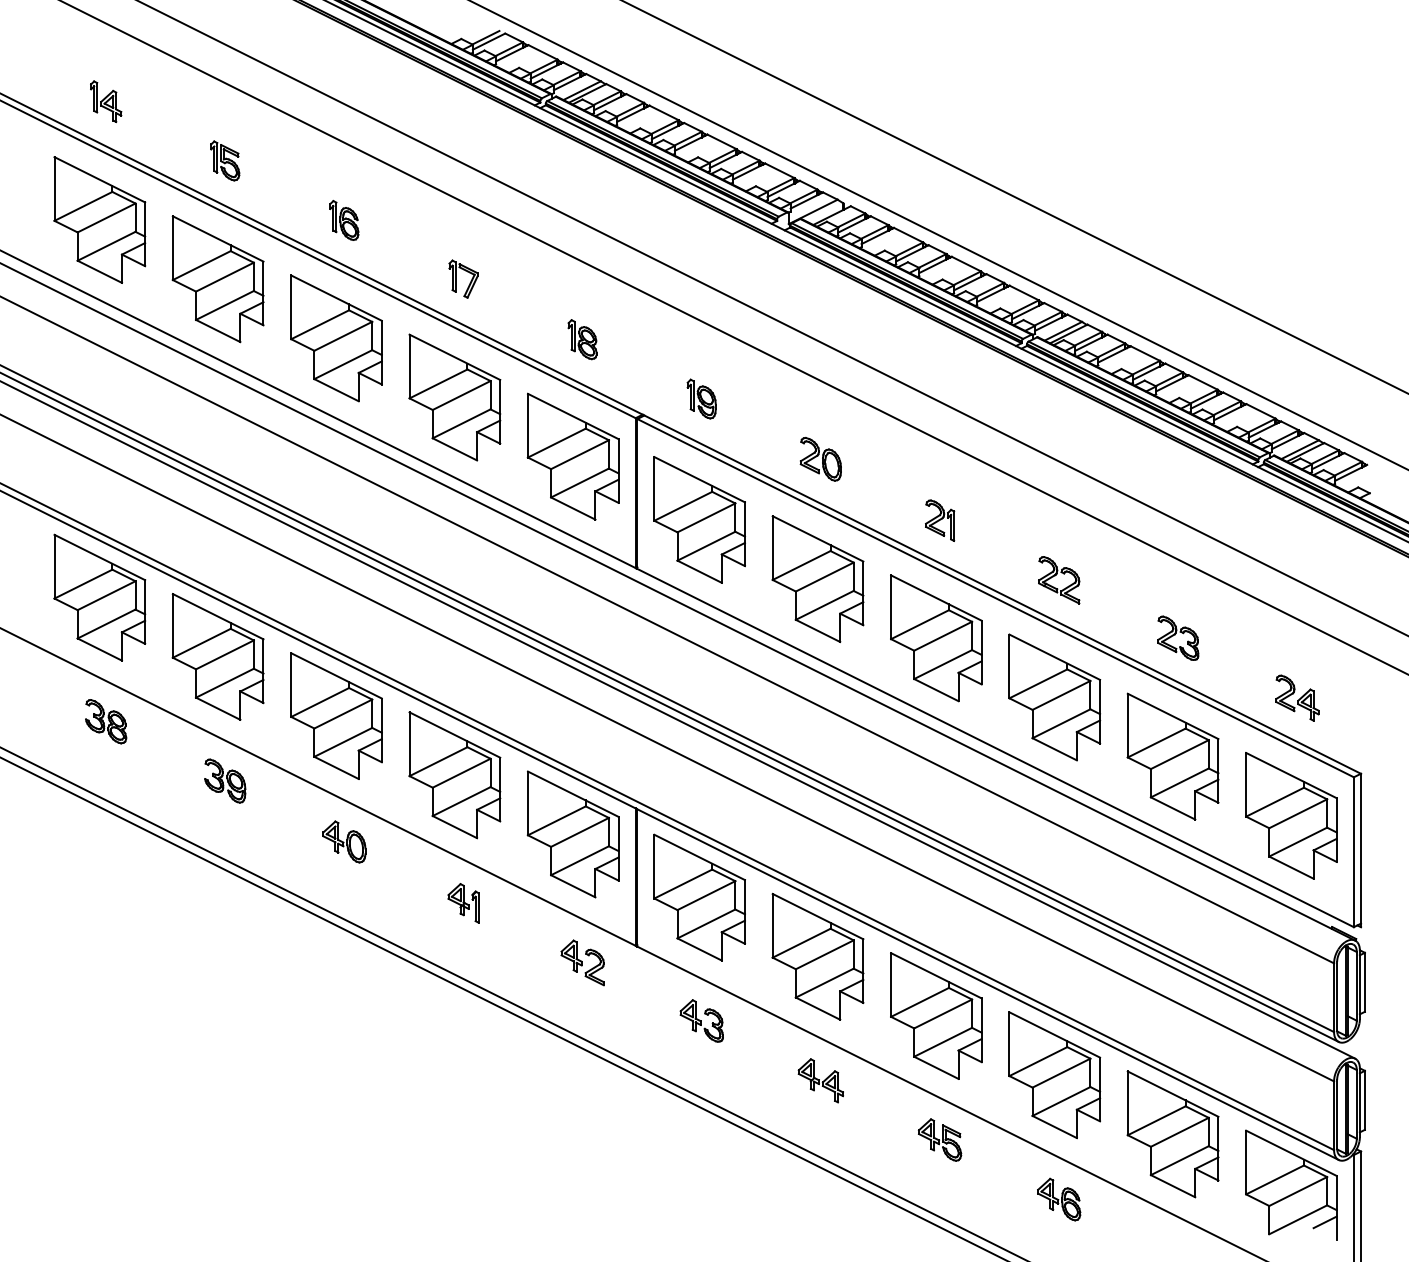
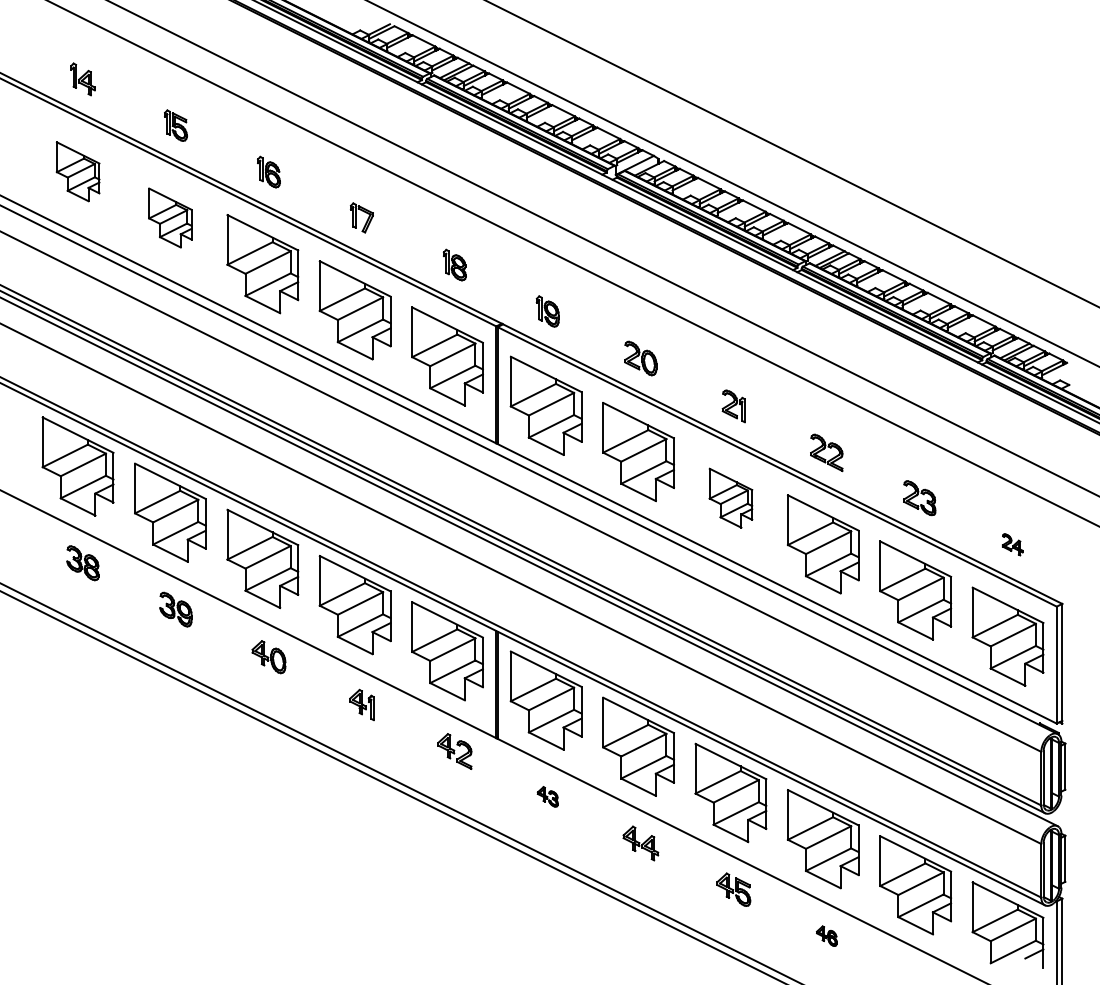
part: (99, 219) -> (77, 171), size x0.6
part: (217, 279) -> (169, 218), size x0.6
part: (936, 638) -> (731, 498), size x0.6
part: (1297, 697) -> (1012, 544), size x0.6
part: (701, 1020) -> (547, 796), size x0.6
part: (1059, 1199) -> (827, 936), size x0.6

